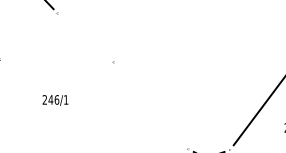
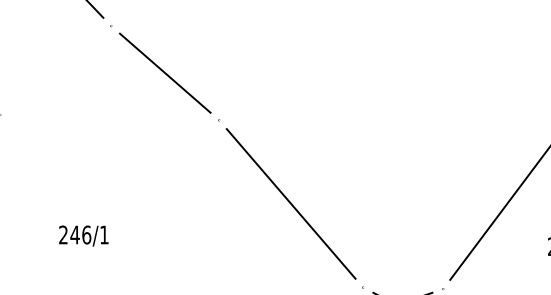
line: (85, 37) -> (164, 72), added
text: (55, 100) -> (83, 236), moved
line: (150, 105) -> (289, 203), added

